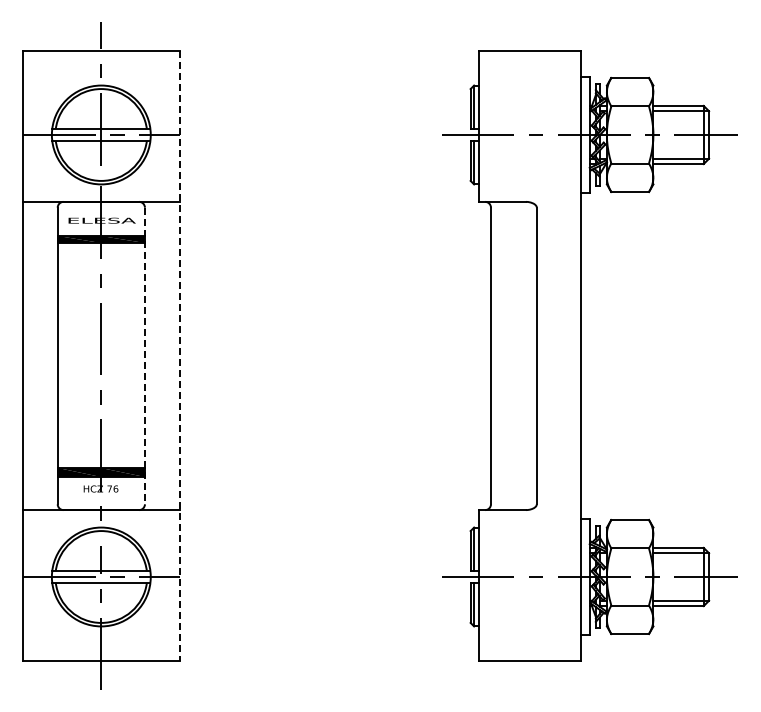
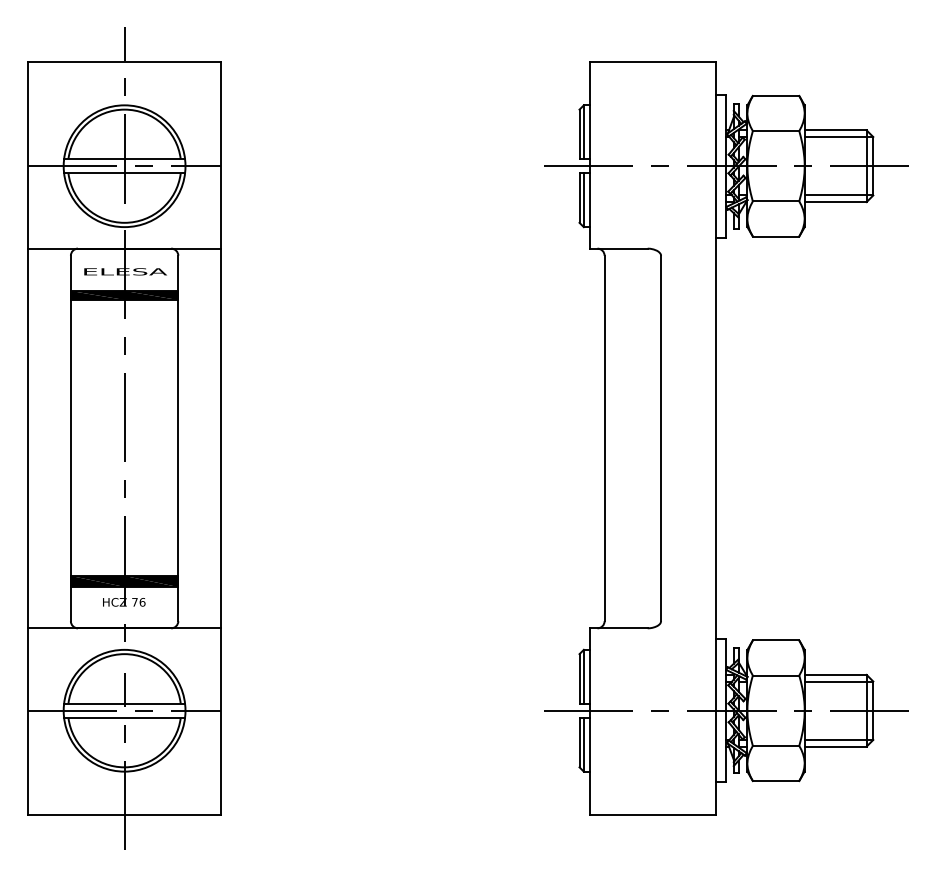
line: (144, 356) -> (177, 439), dashed -> solid
line: (179, 356) -> (220, 439), dashed -> solid

